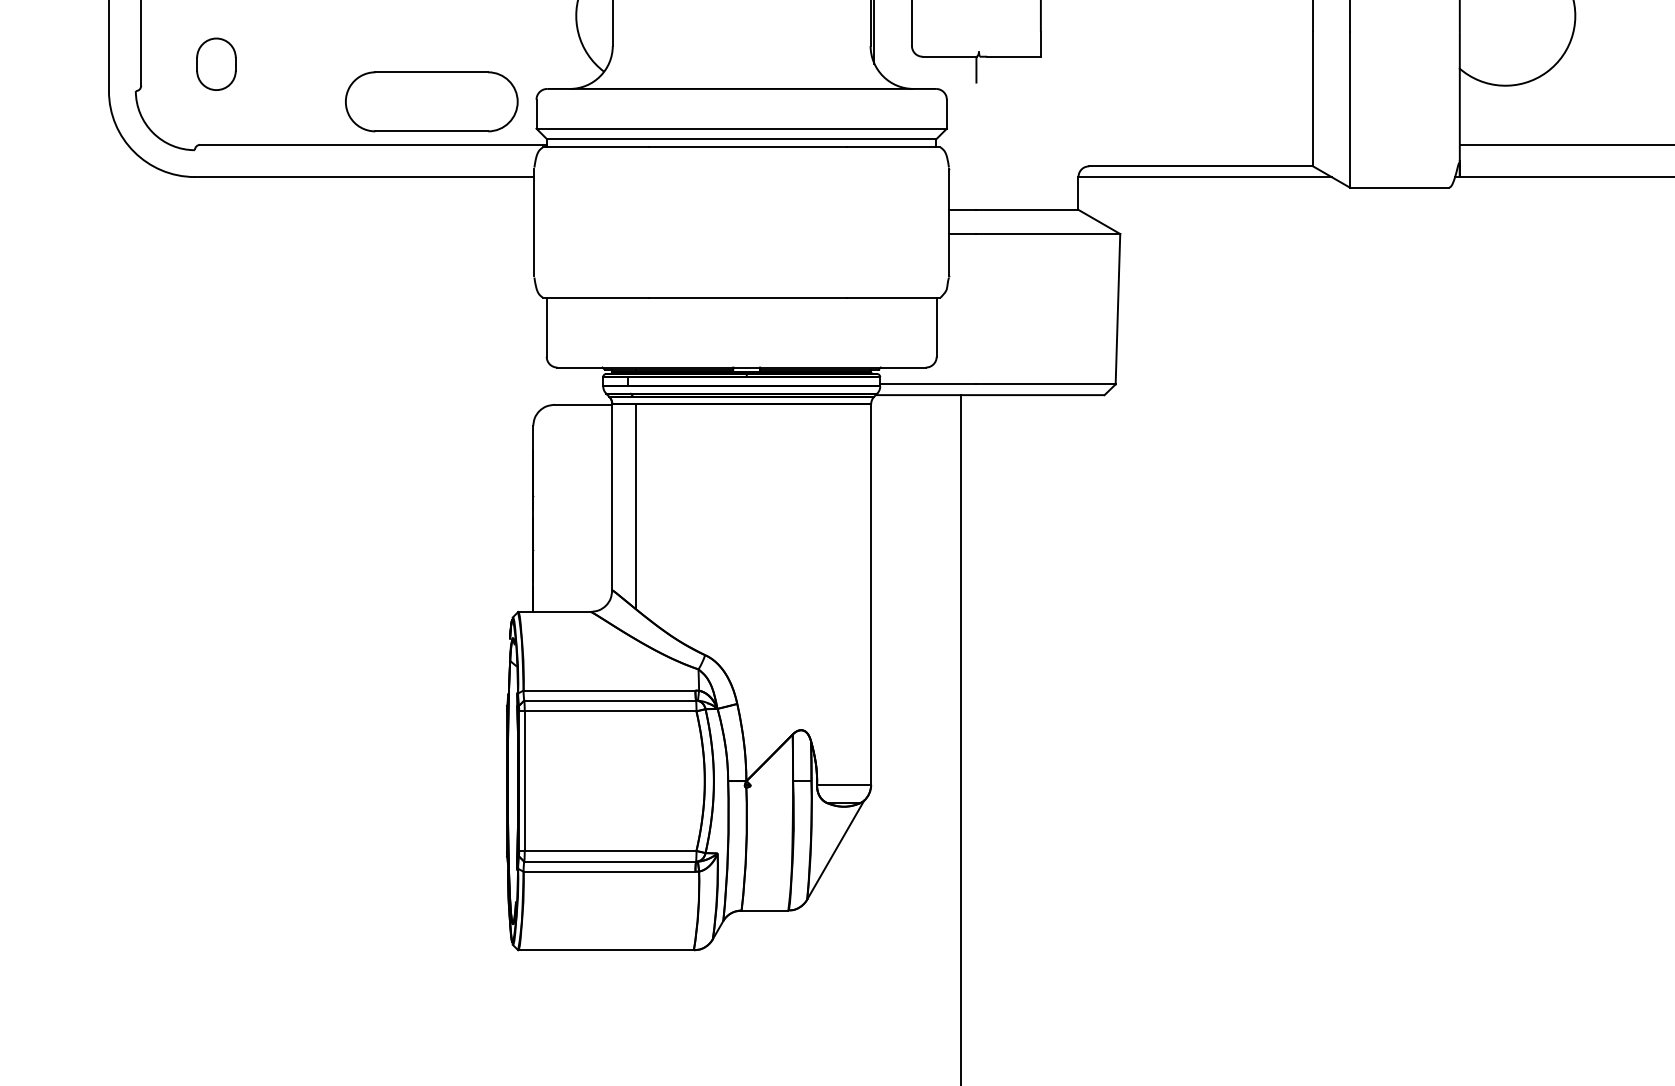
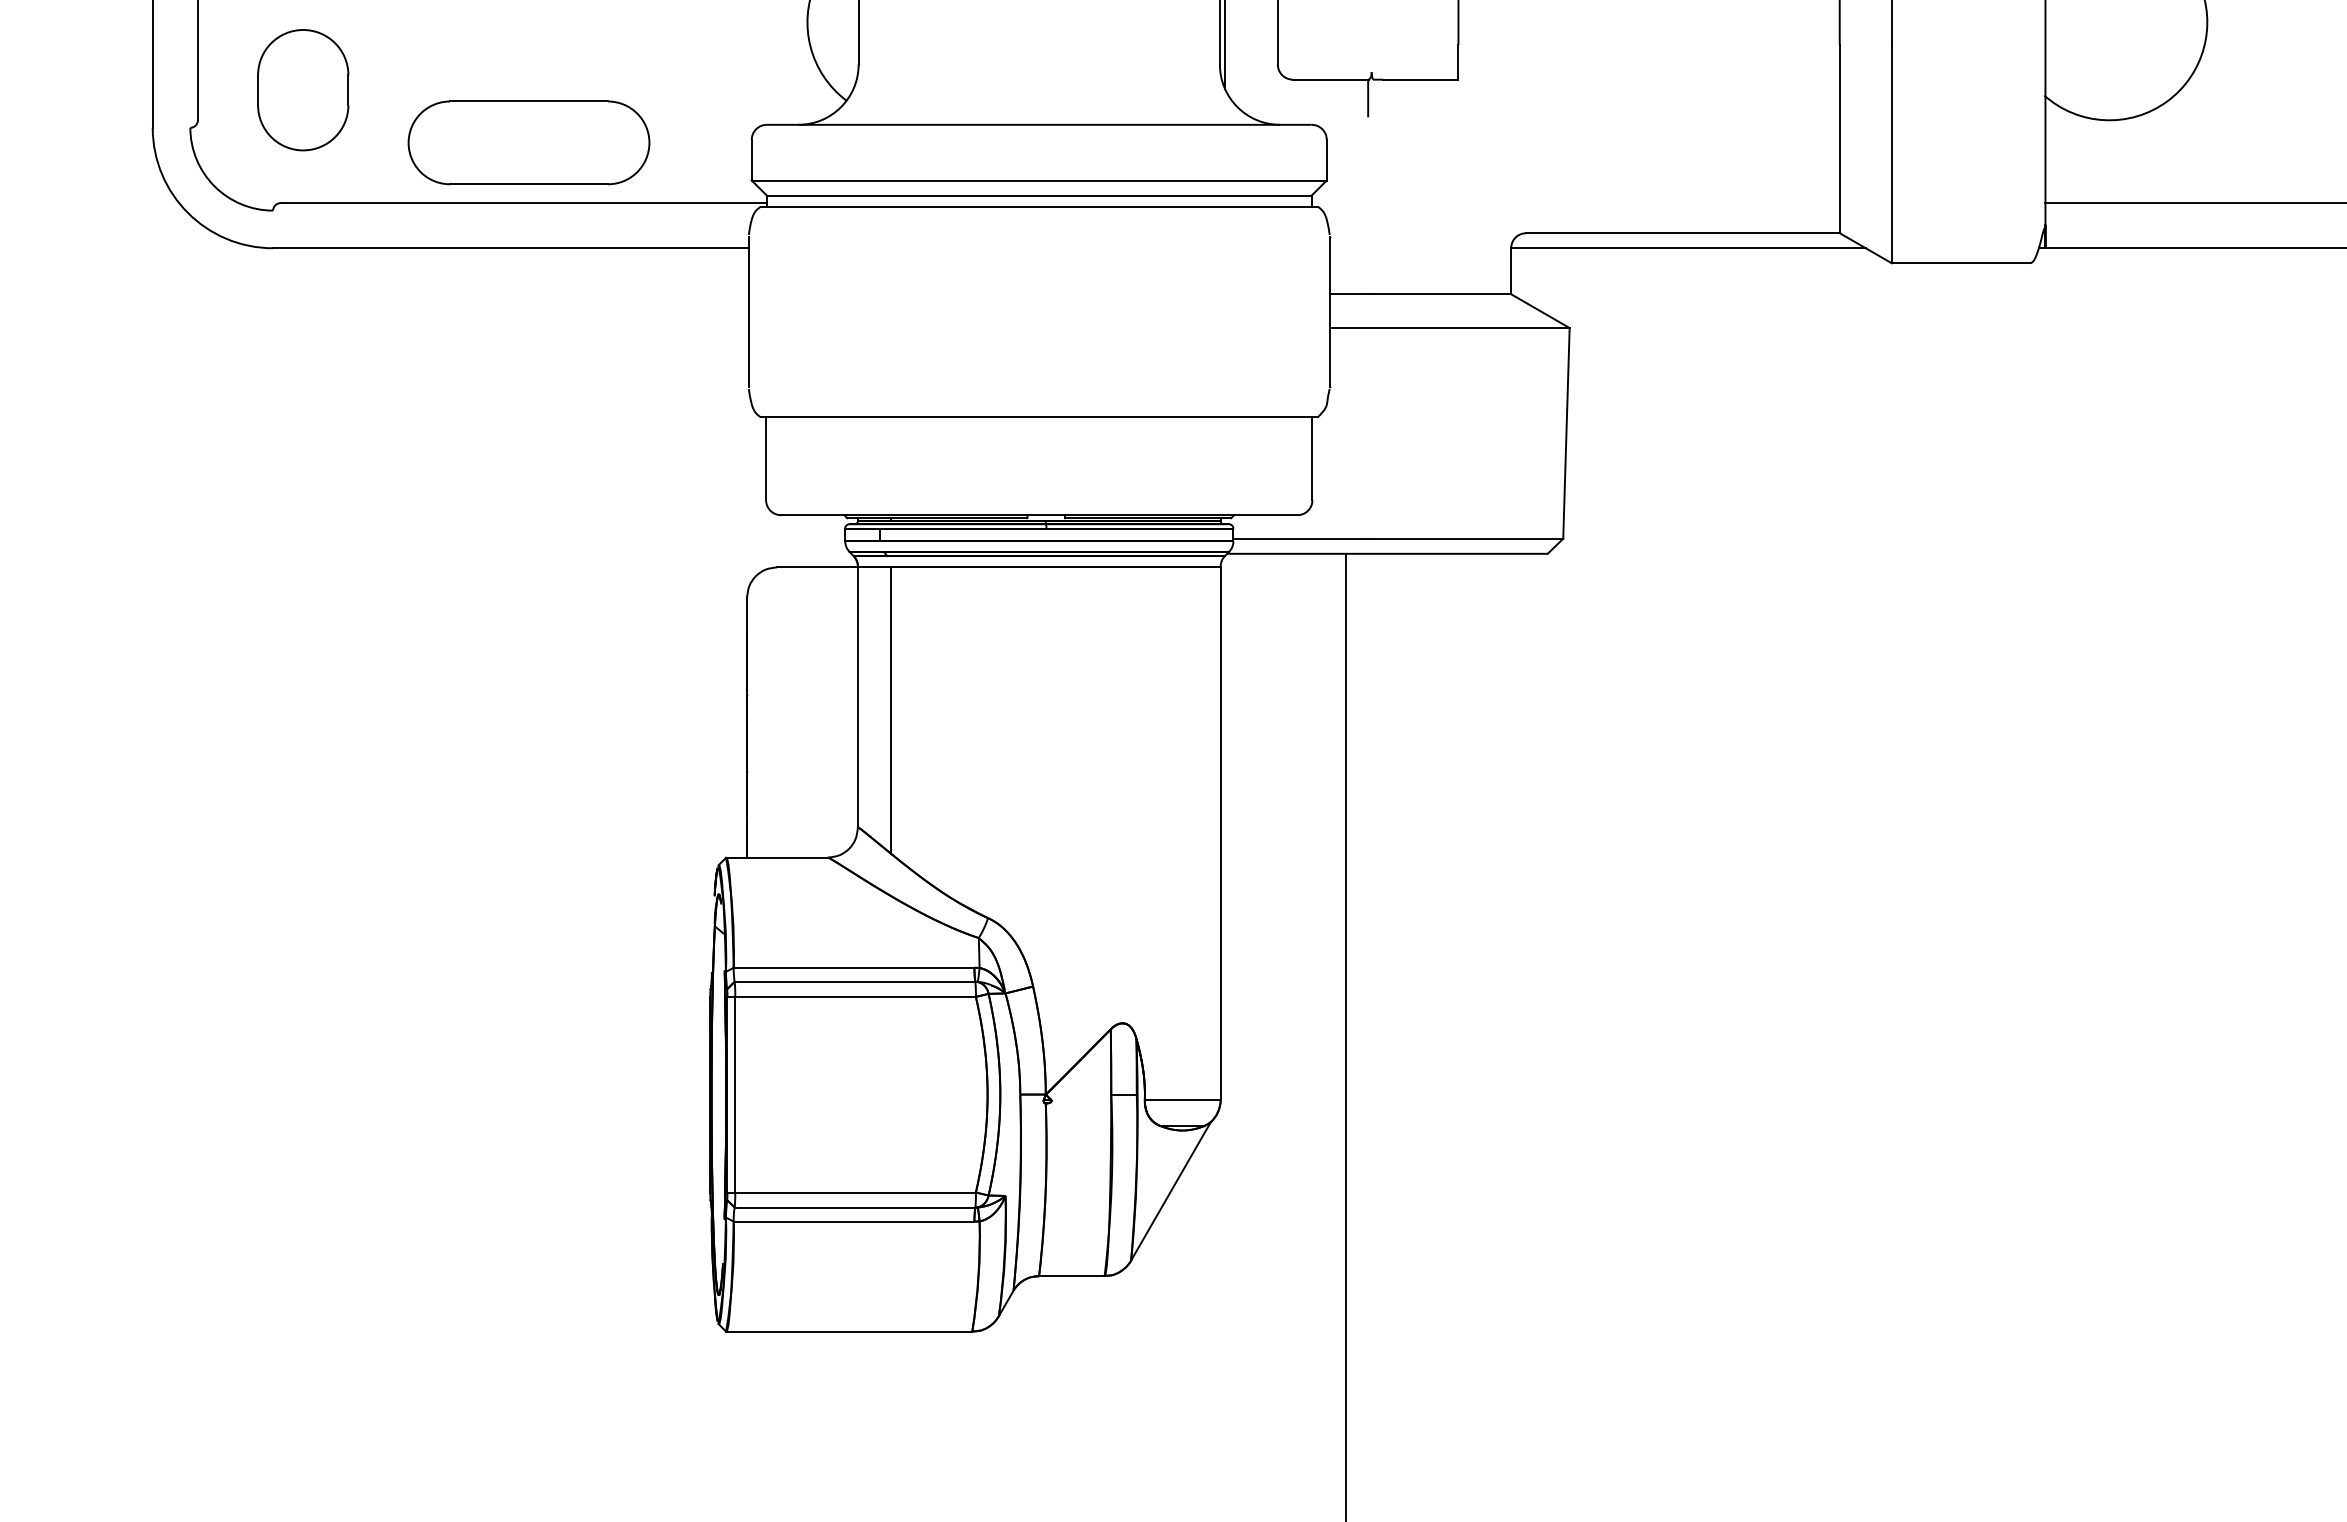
part: (216, 64) -> (303, 90), size x1.67
part: (431, 101) -> (528, 142), moved

